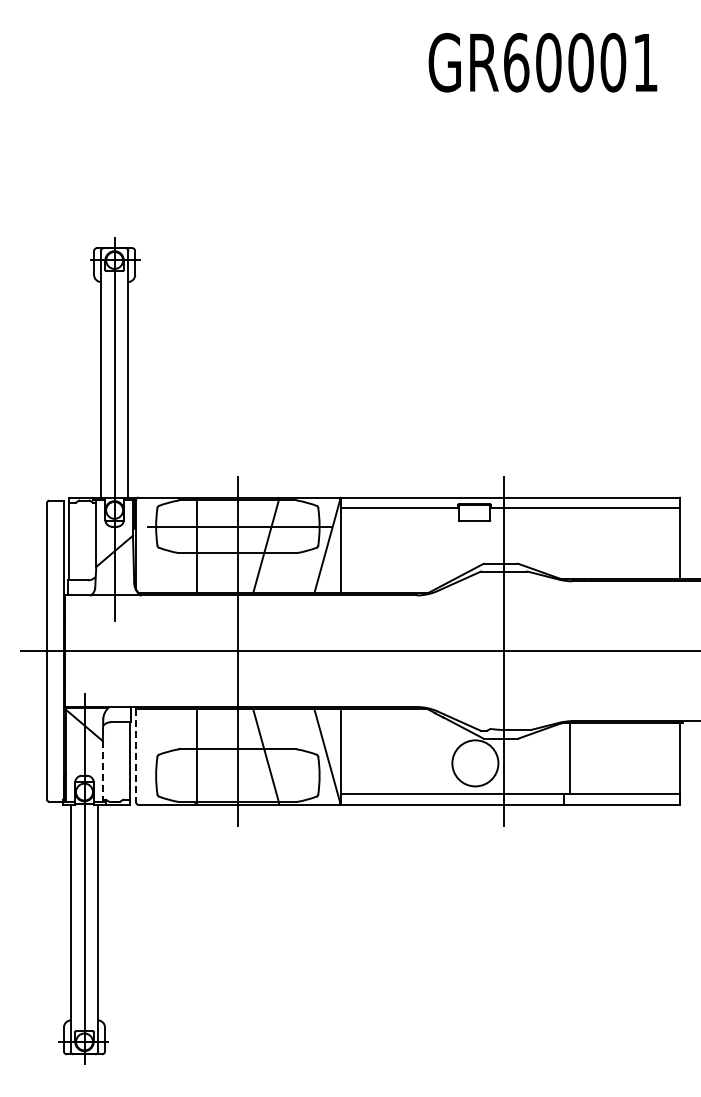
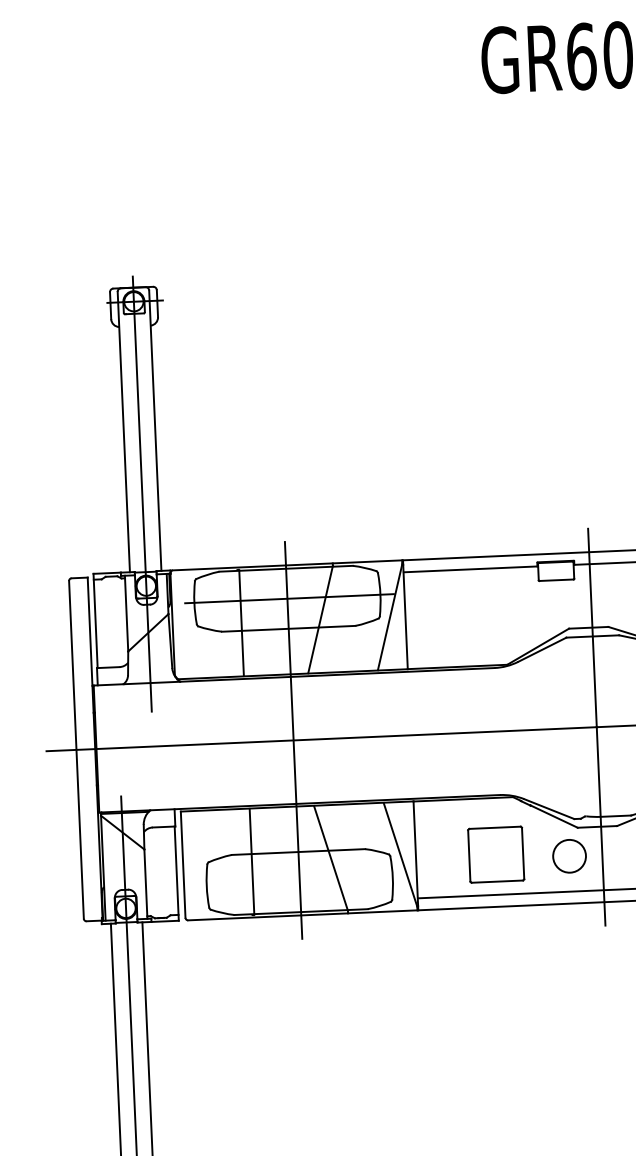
line: (136, 755) -> (183, 864), dashed -> solid
part: (410, 758) -> (495, 853), added
circle: (475, 763) -> (569, 856), size x0.62
line: (102, 772) -> (145, 885), dashed -> solid

